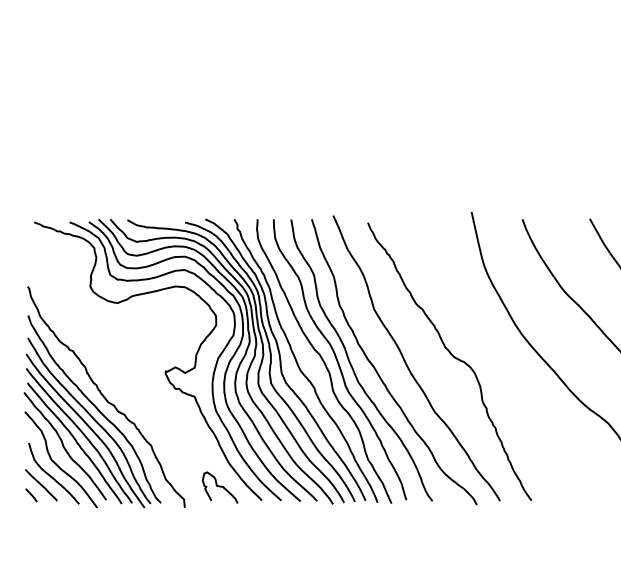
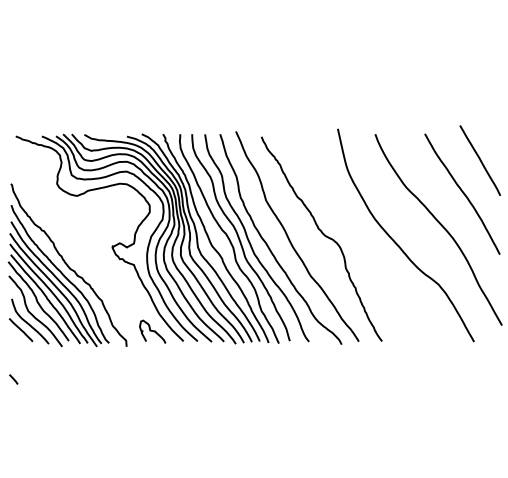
line: (31, 495) -> (13, 379), moved

